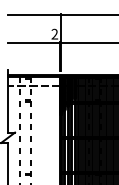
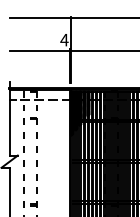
text: (54, 33) -> (64, 39), 2 -> 4

